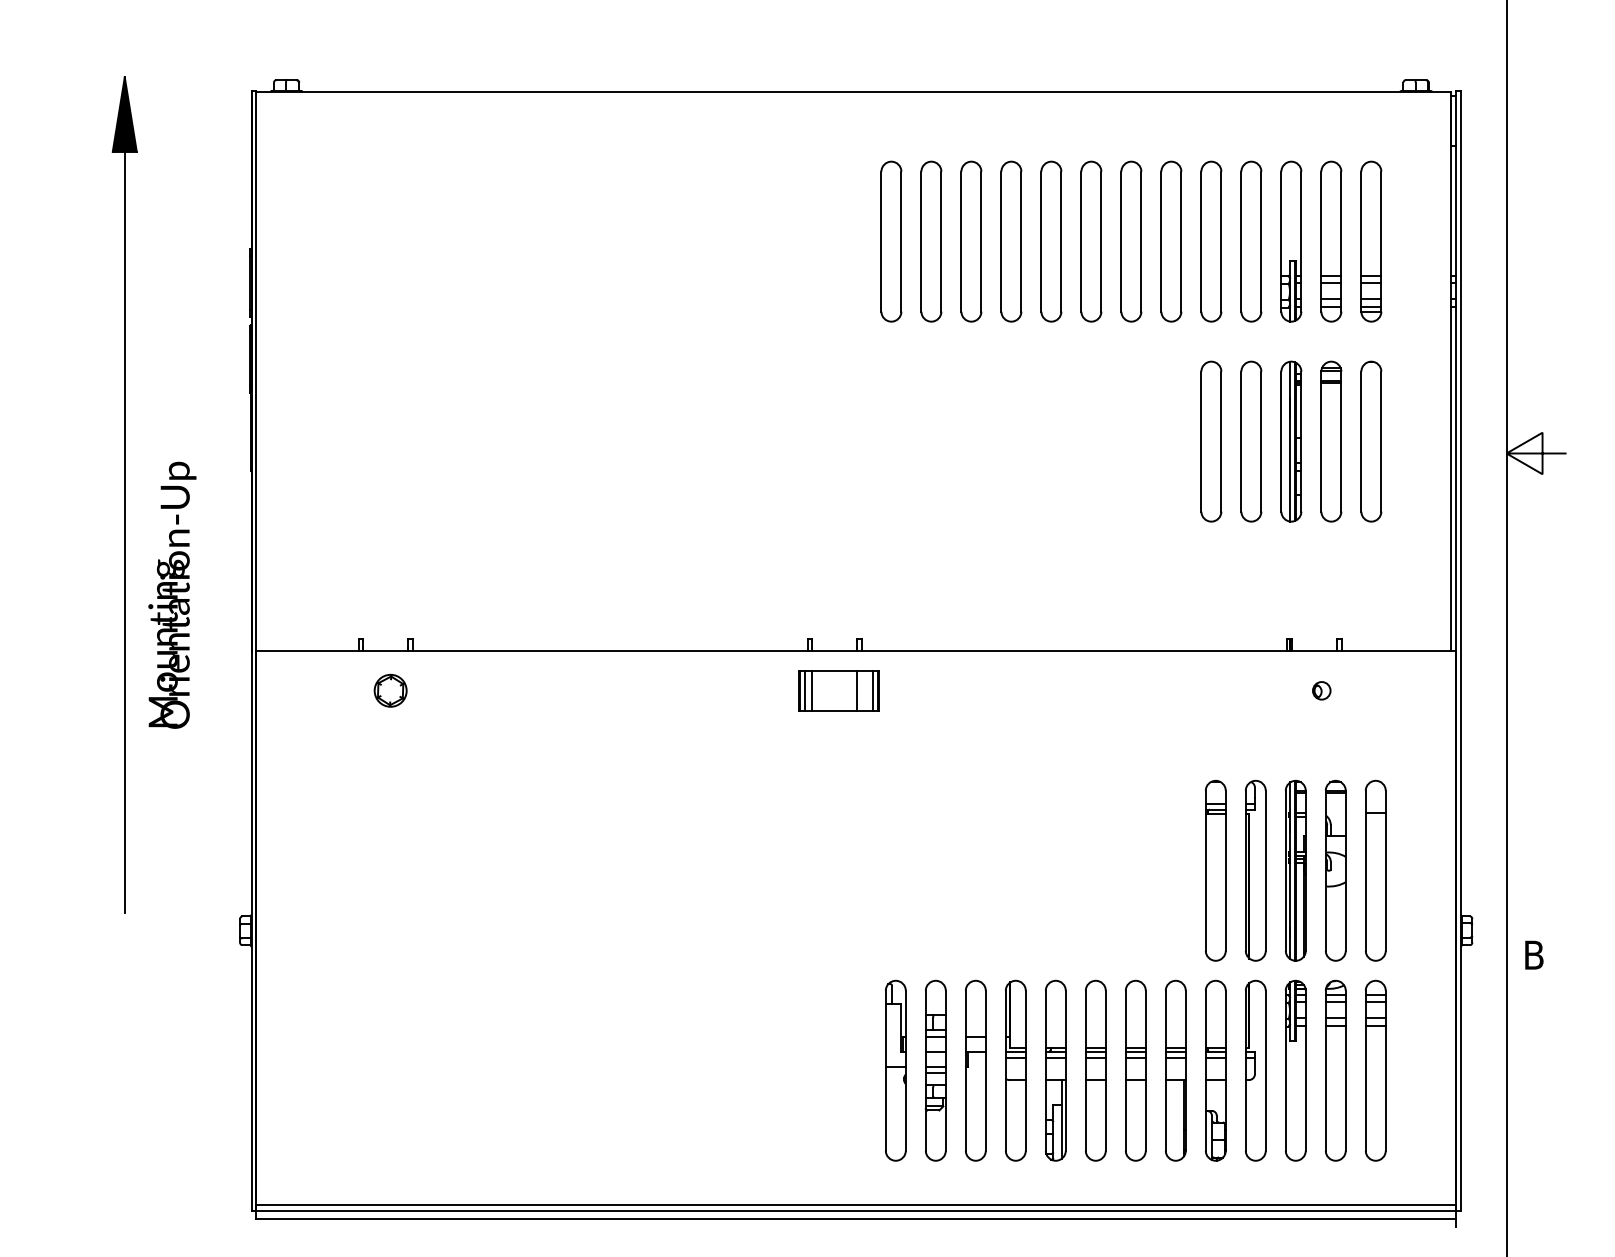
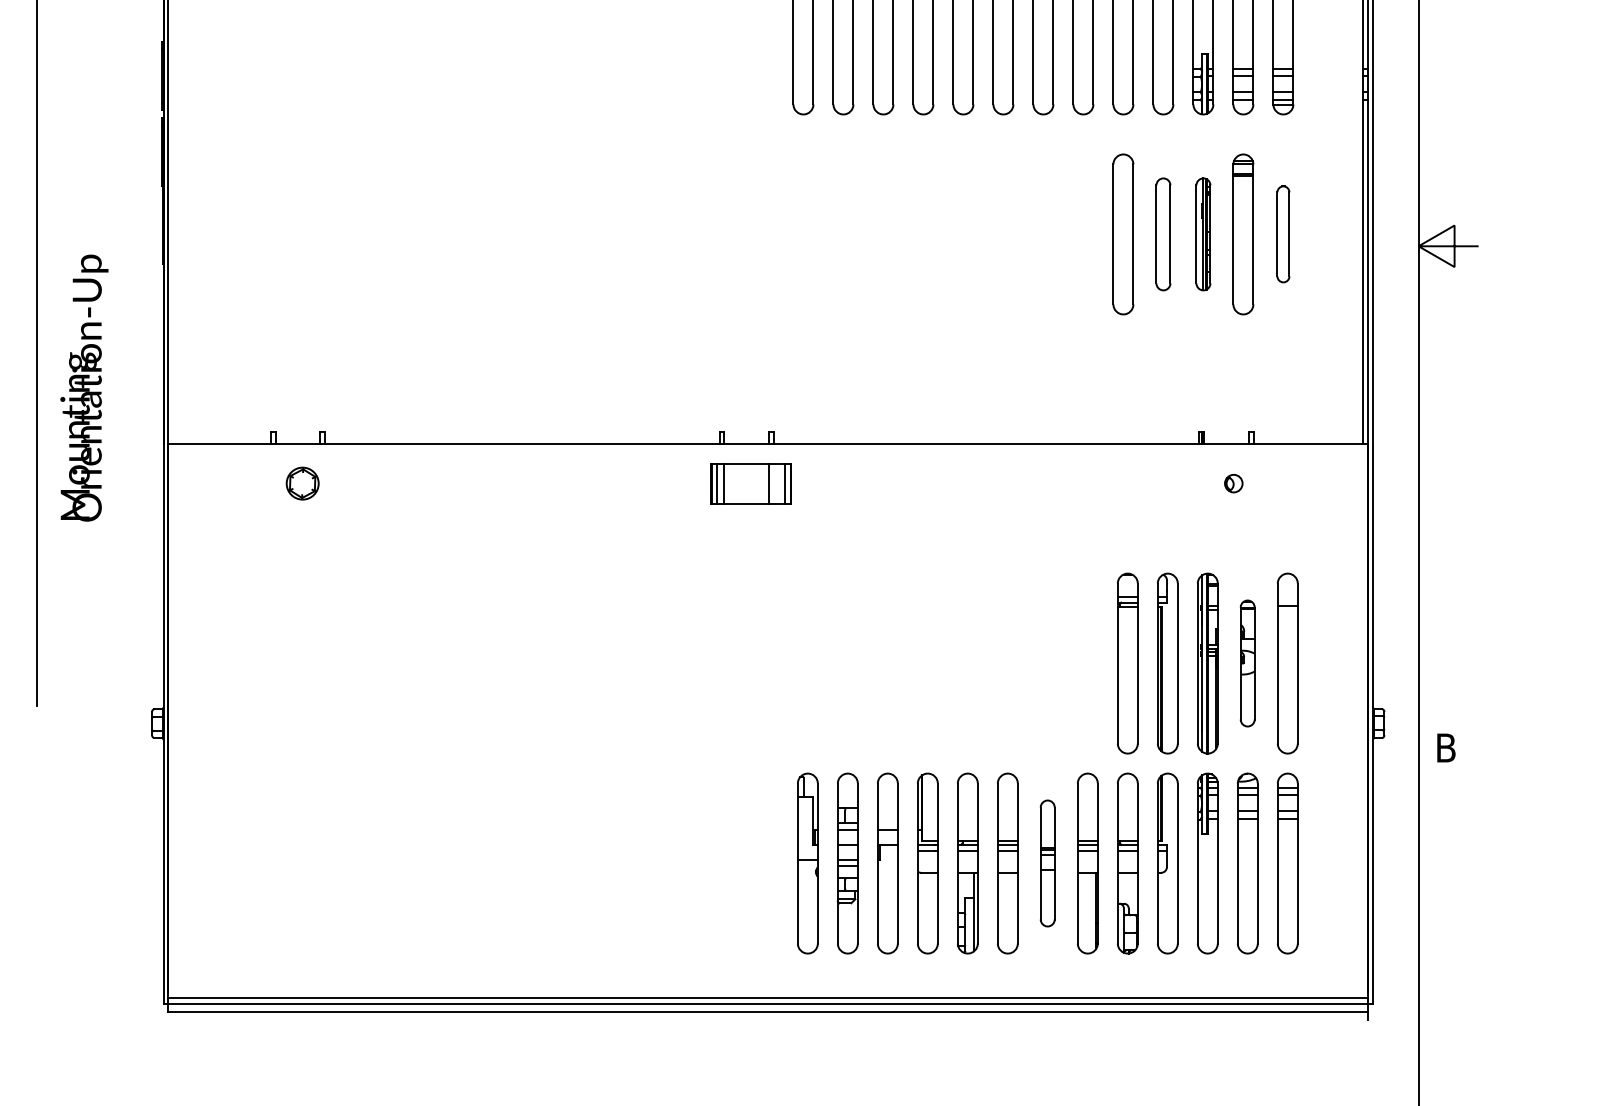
part: (1251, 441) -> (1163, 234), size x0.7
part: (1291, 441) -> (1203, 234), size x0.7
part: (1371, 441) -> (1283, 234), size x0.6
part: (1335, 870) -> (1247, 663), size x0.7
part: (1135, 1070) -> (1047, 863), size x0.7

